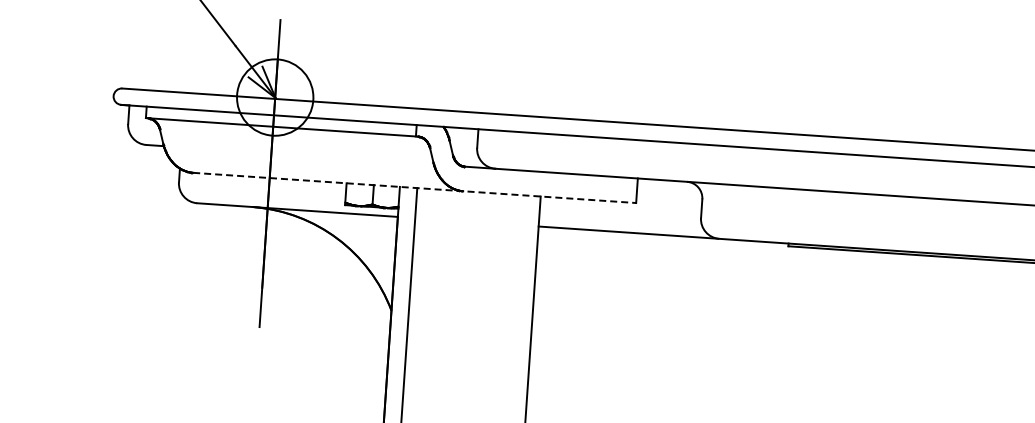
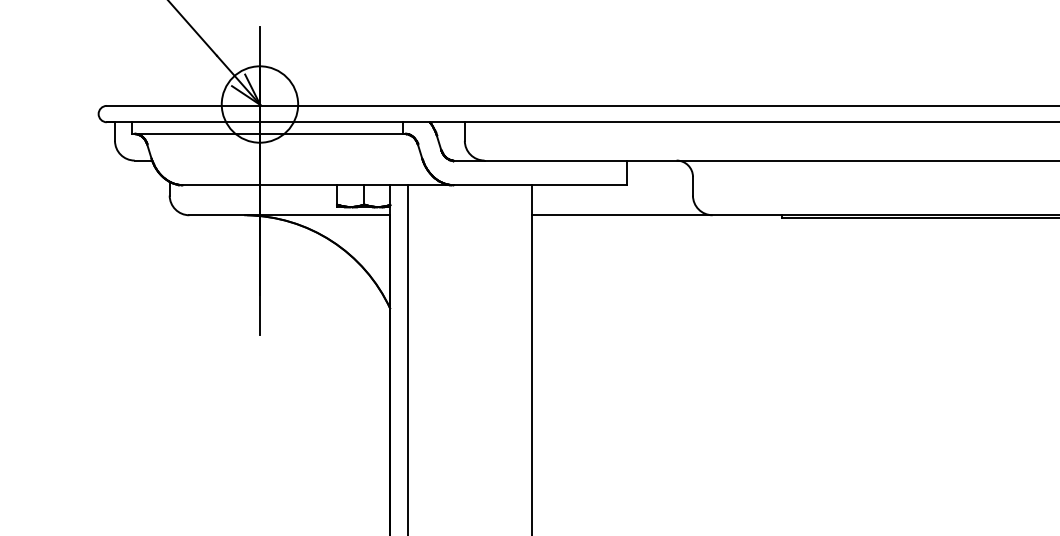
line: (414, 188) -> (405, 185), dashed -> solid

